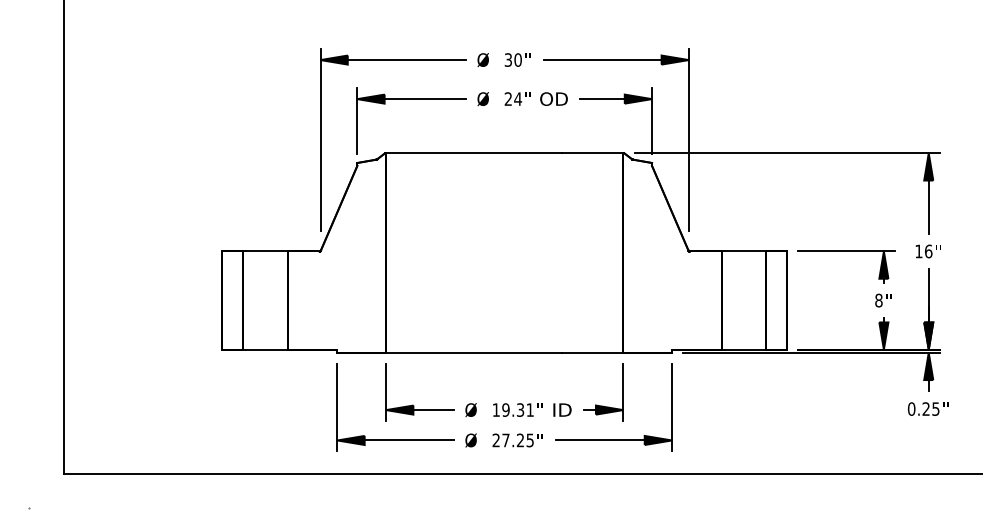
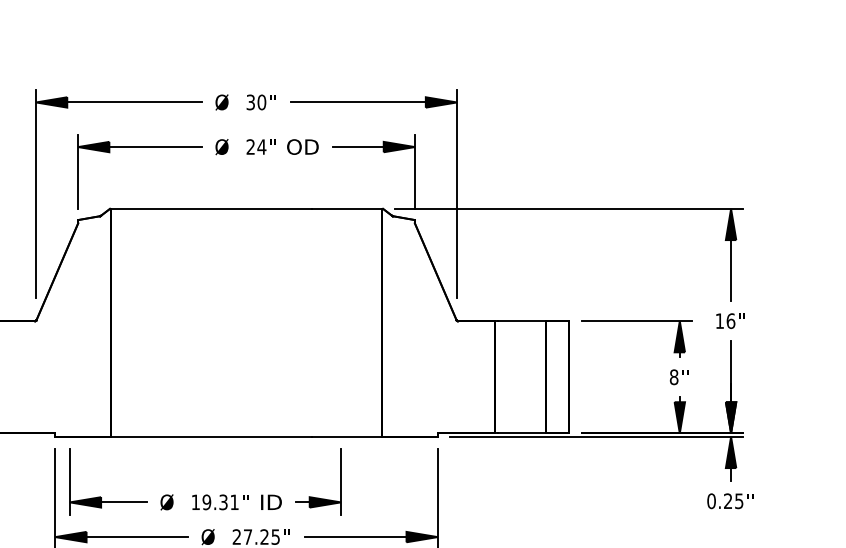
part: (504, 403) -> (205, 494), moved

